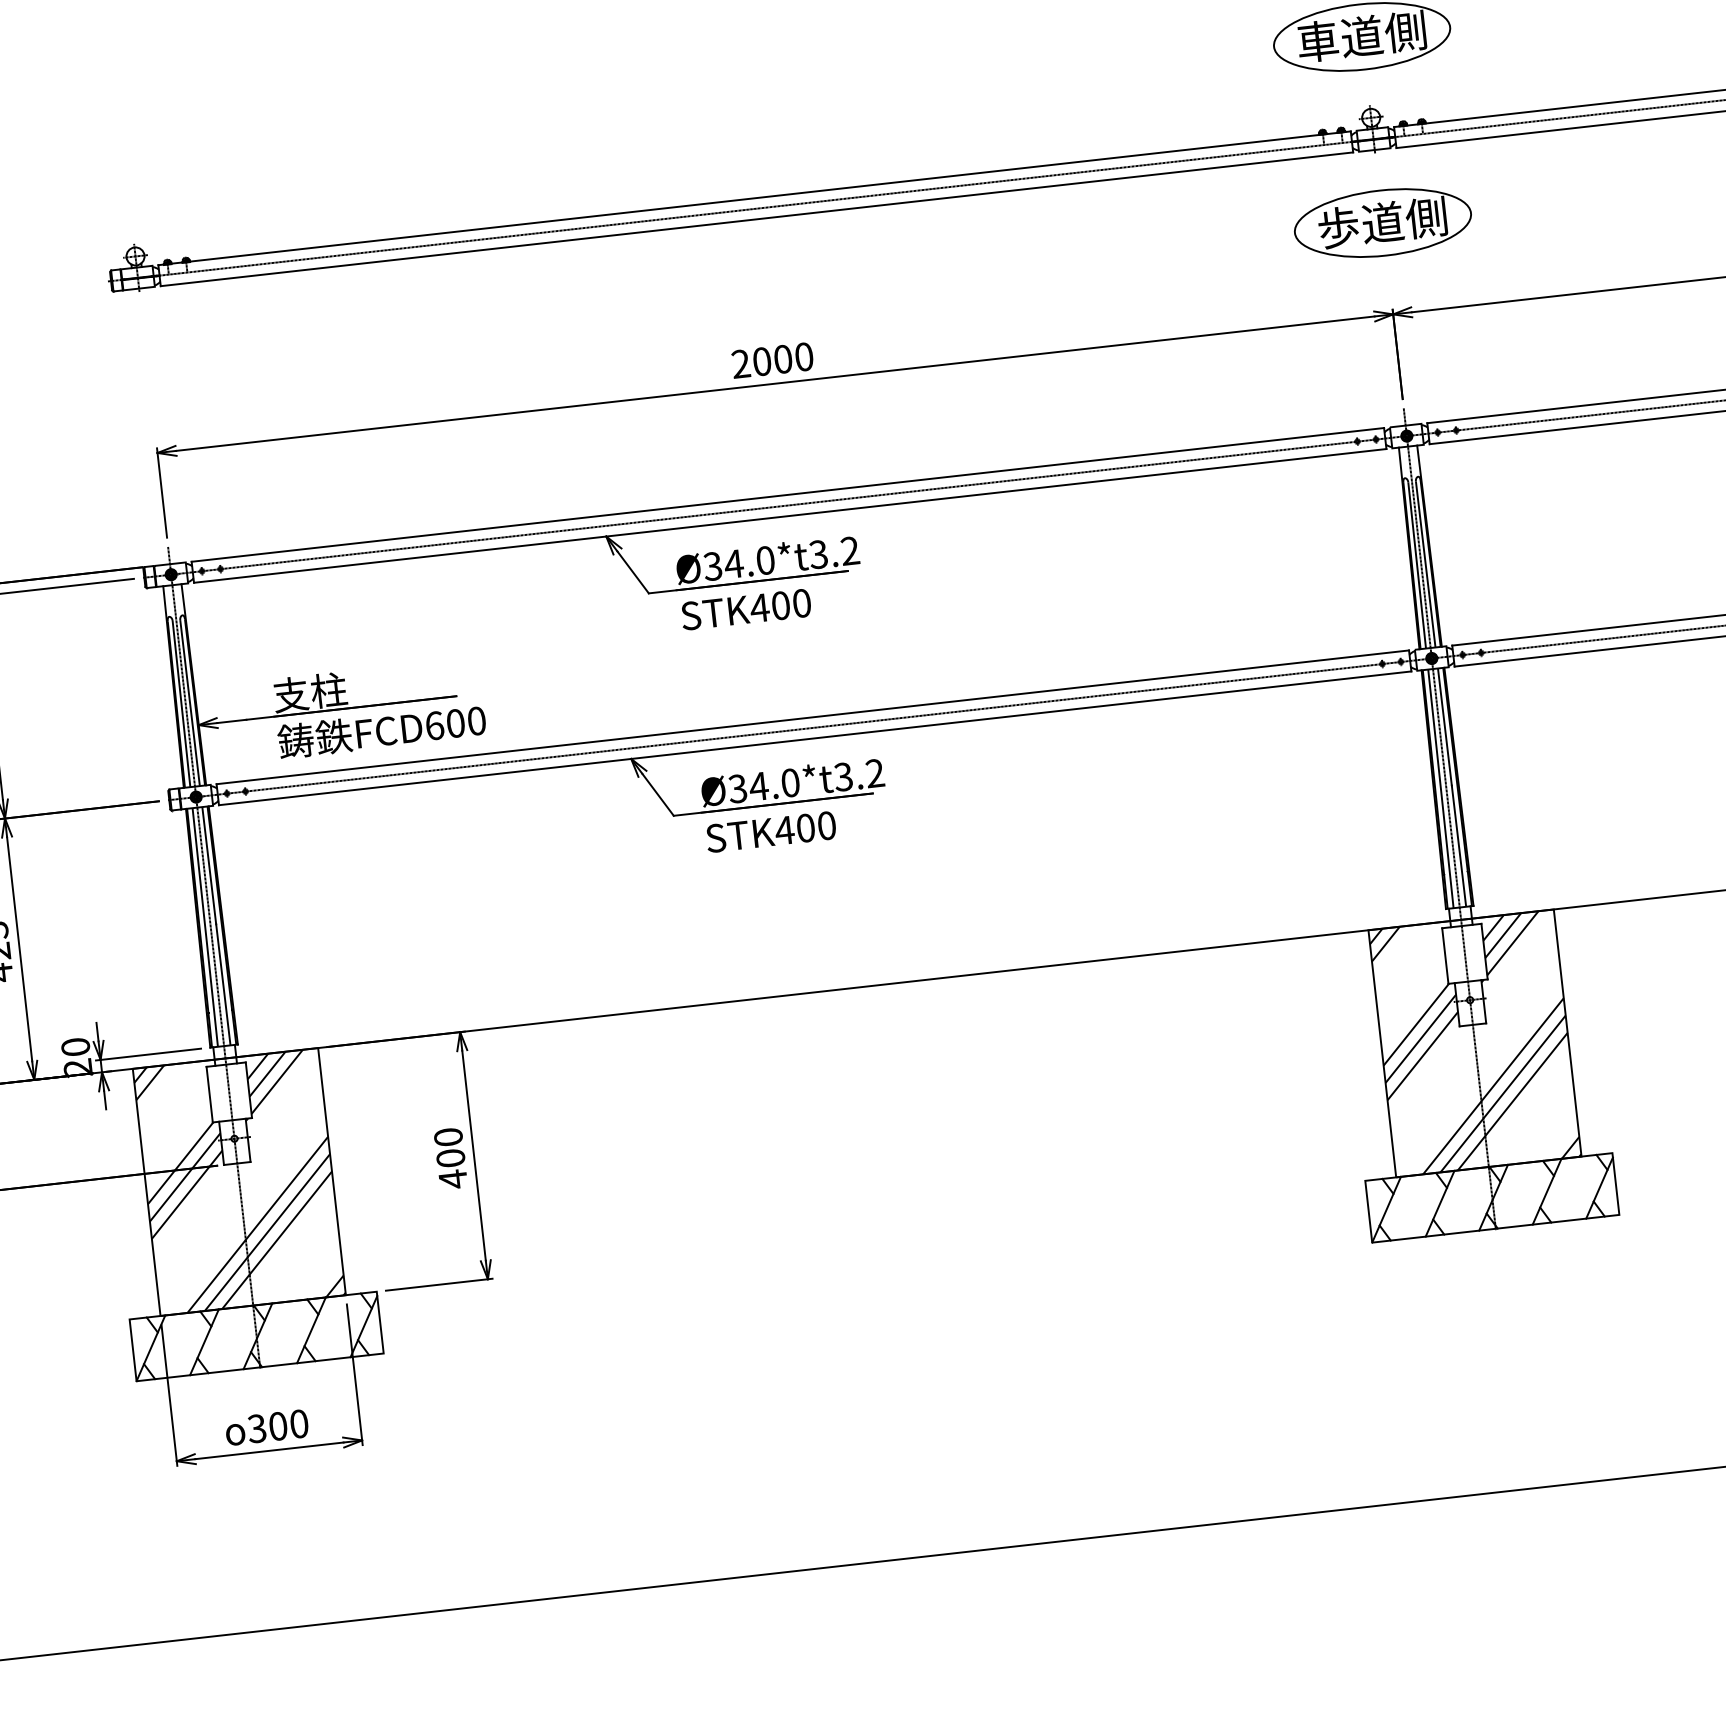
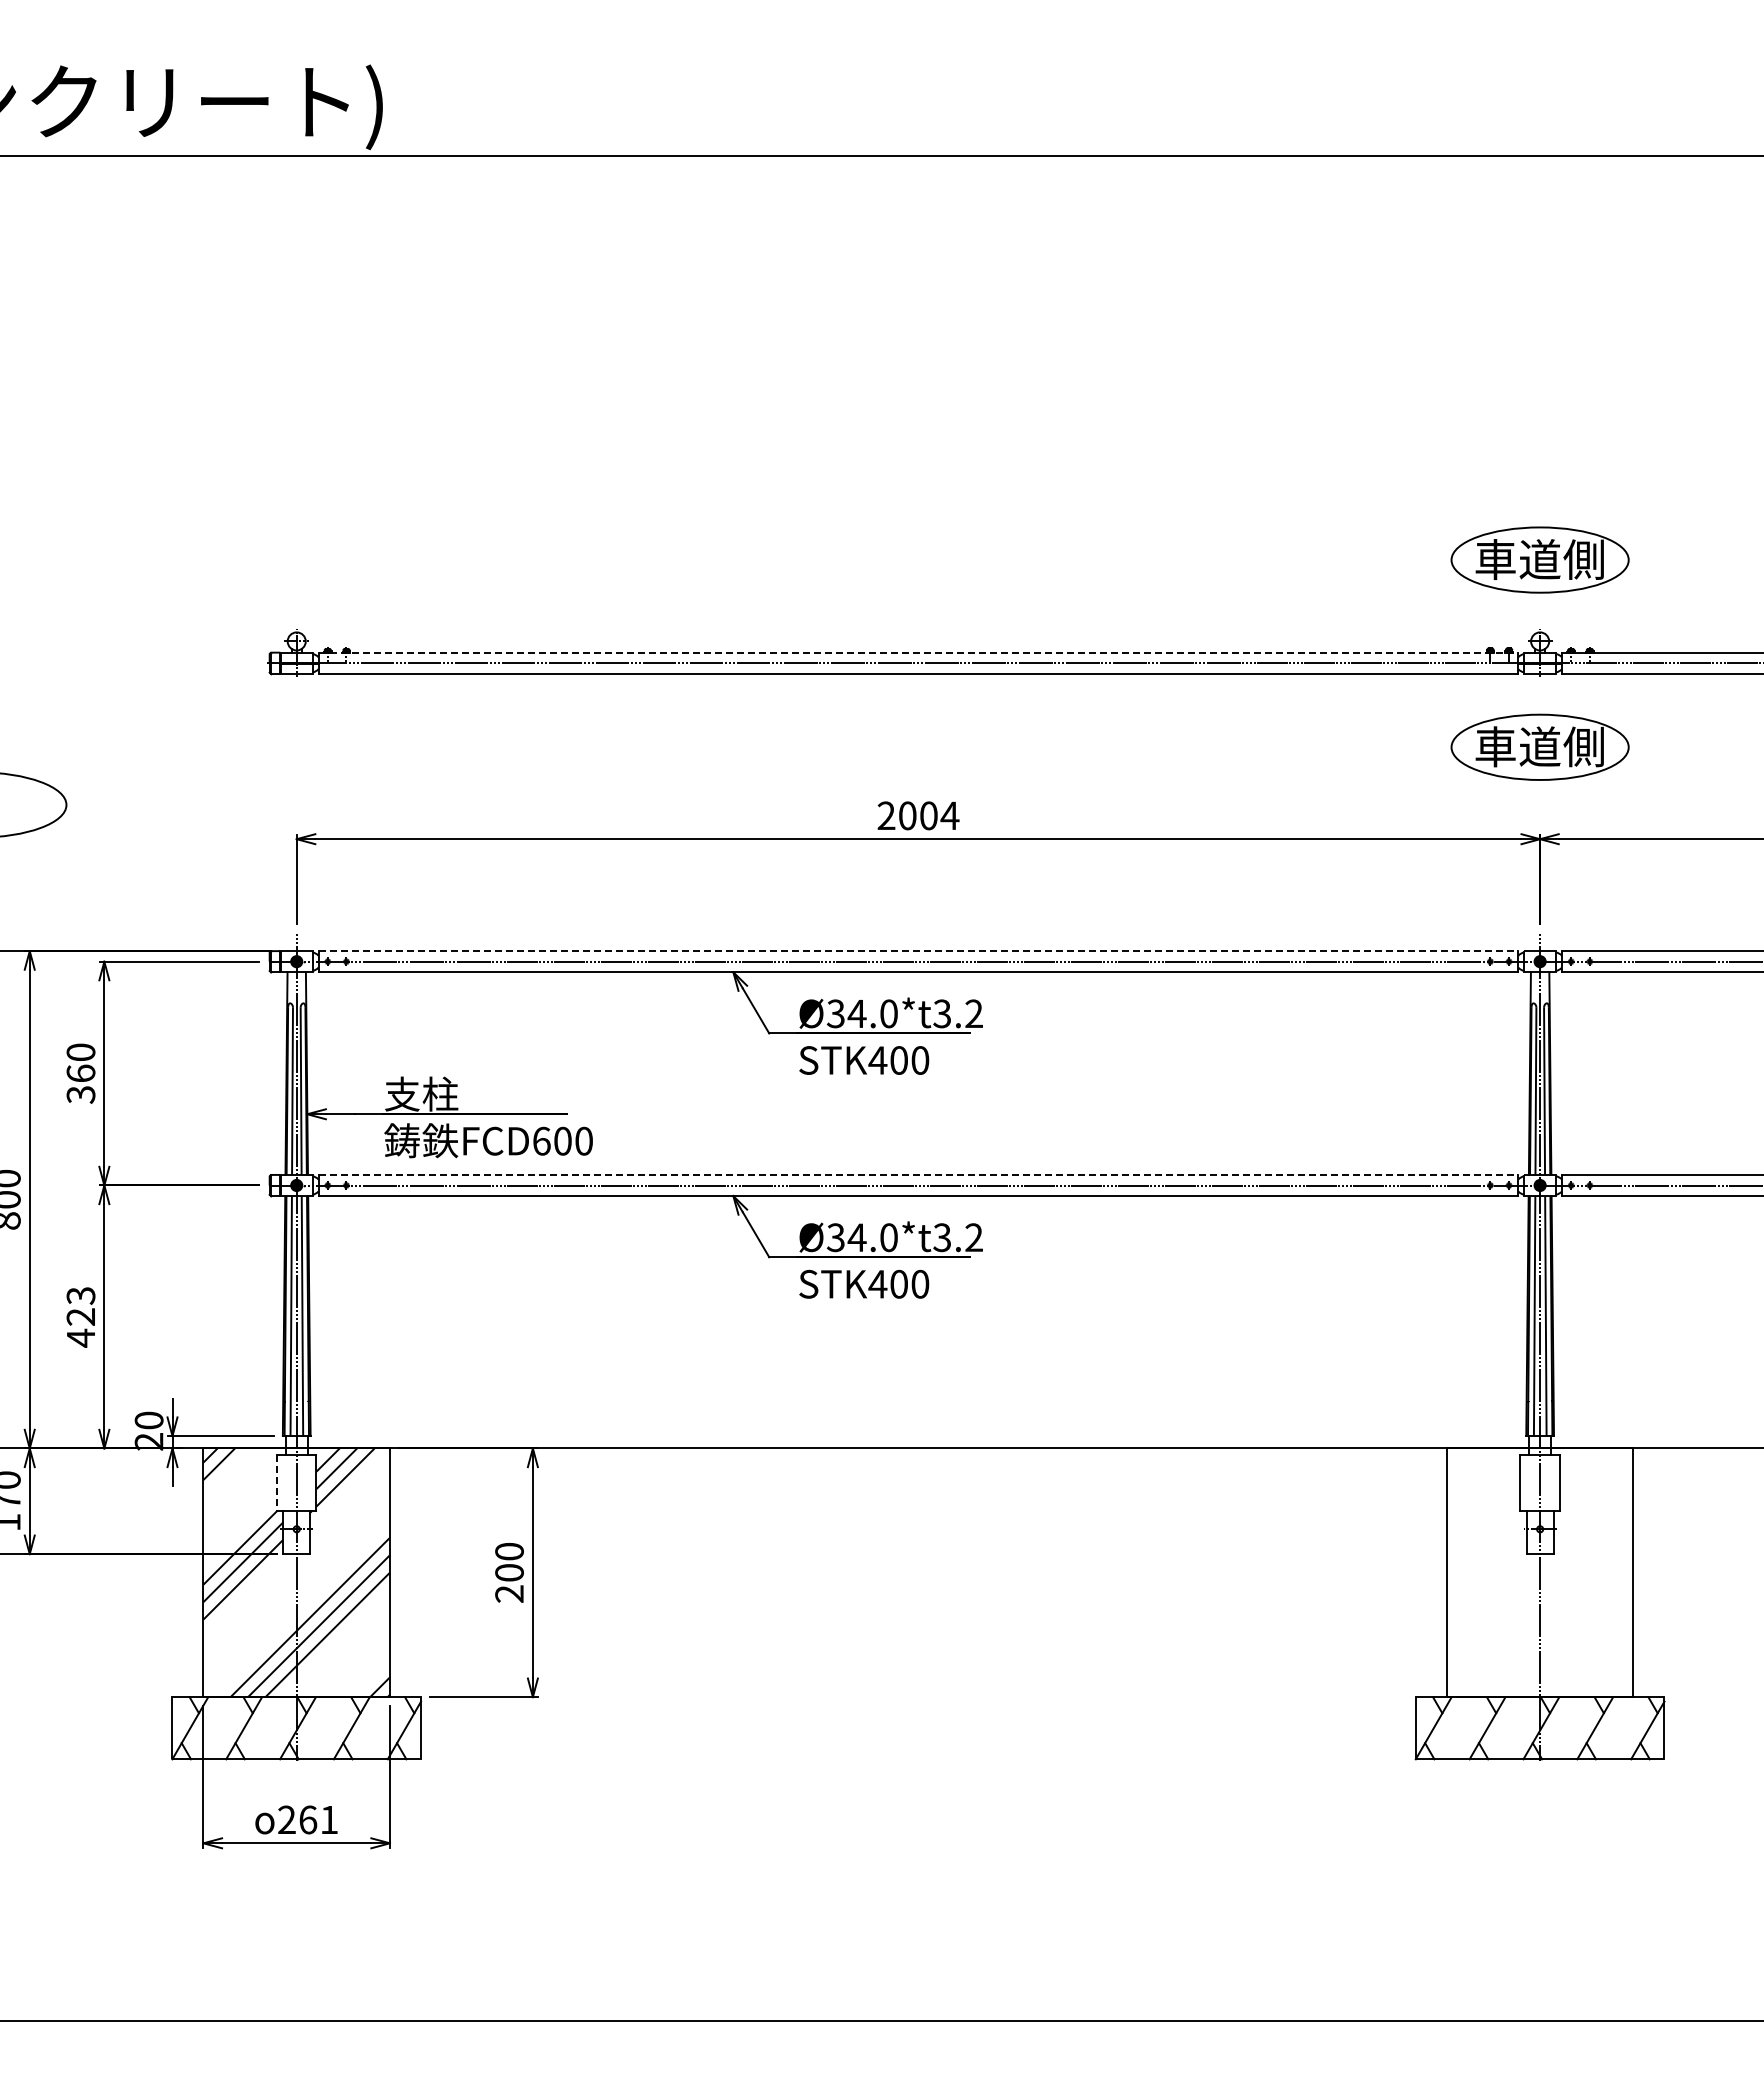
line: (754, 198) -> (918, 652), solid -> dashed
text: (1338, 227) -> (1495, 746), 歩道側 -> 車道側
text: (803, 356) -> (949, 815), 2000 -> 2004
line: (787, 495) -> (918, 951), solid -> dashed
line: (812, 716) -> (918, 1174), solid -> dashed
hatch: (1474, 1043) -> (1539, 1572), removed
line: (210, 1094) -> (277, 1482), solid -> dashed
text: (453, 1178) -> (509, 1593), 400 -> 200
text: (277, 1425) -> (307, 1819), 300 -> 261

